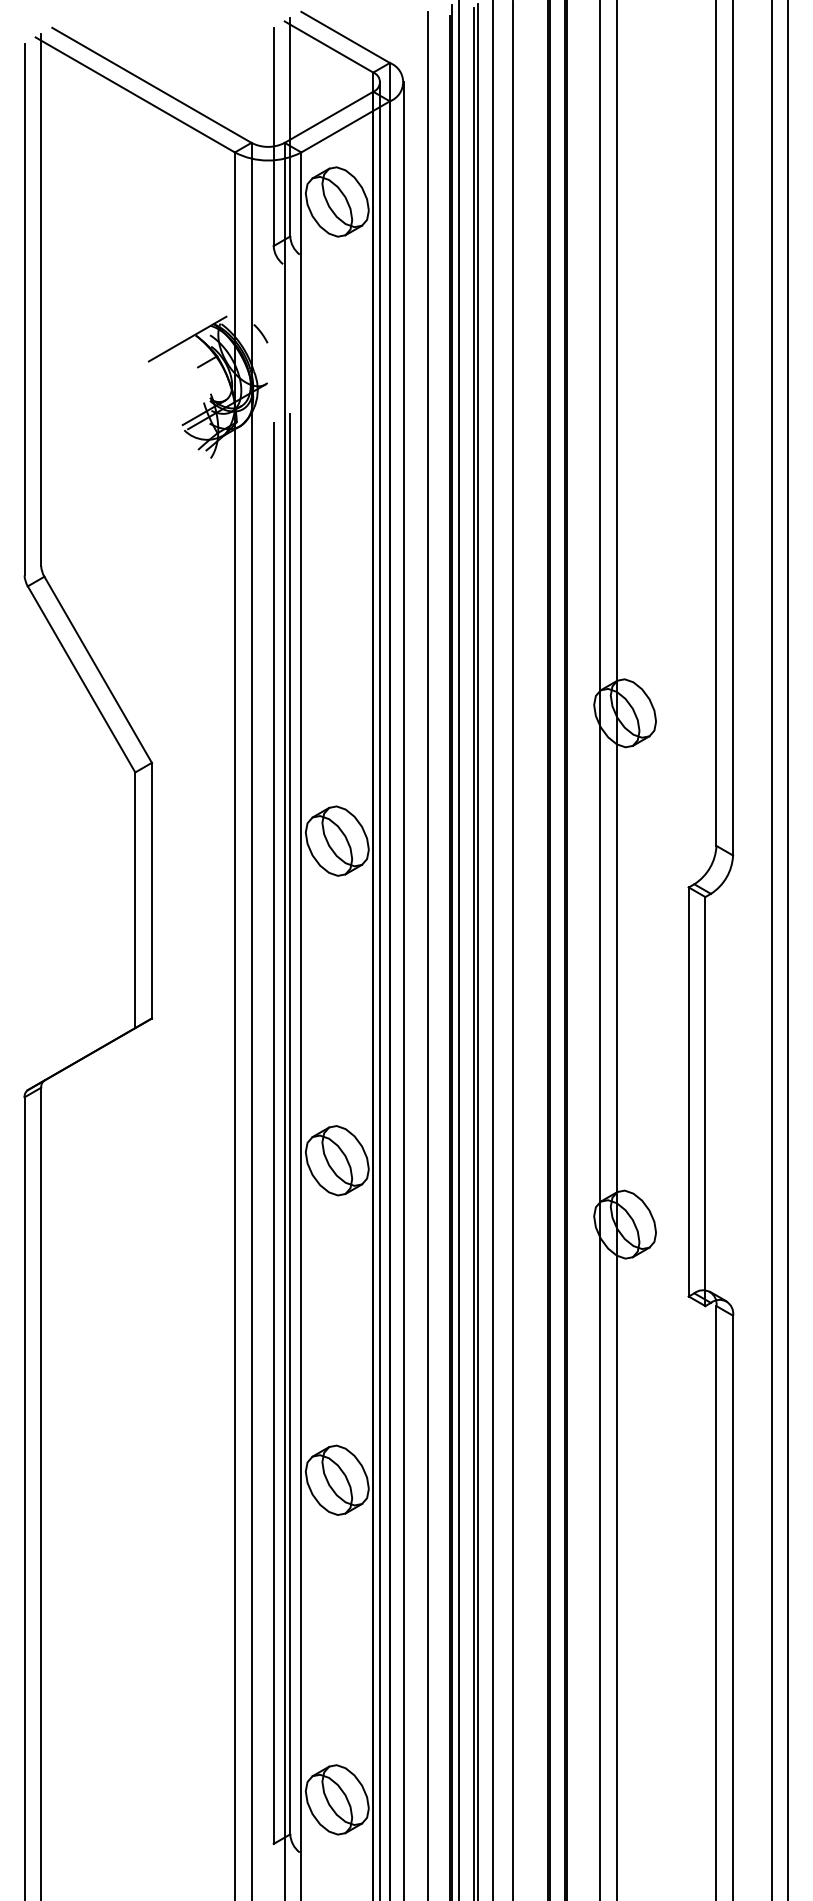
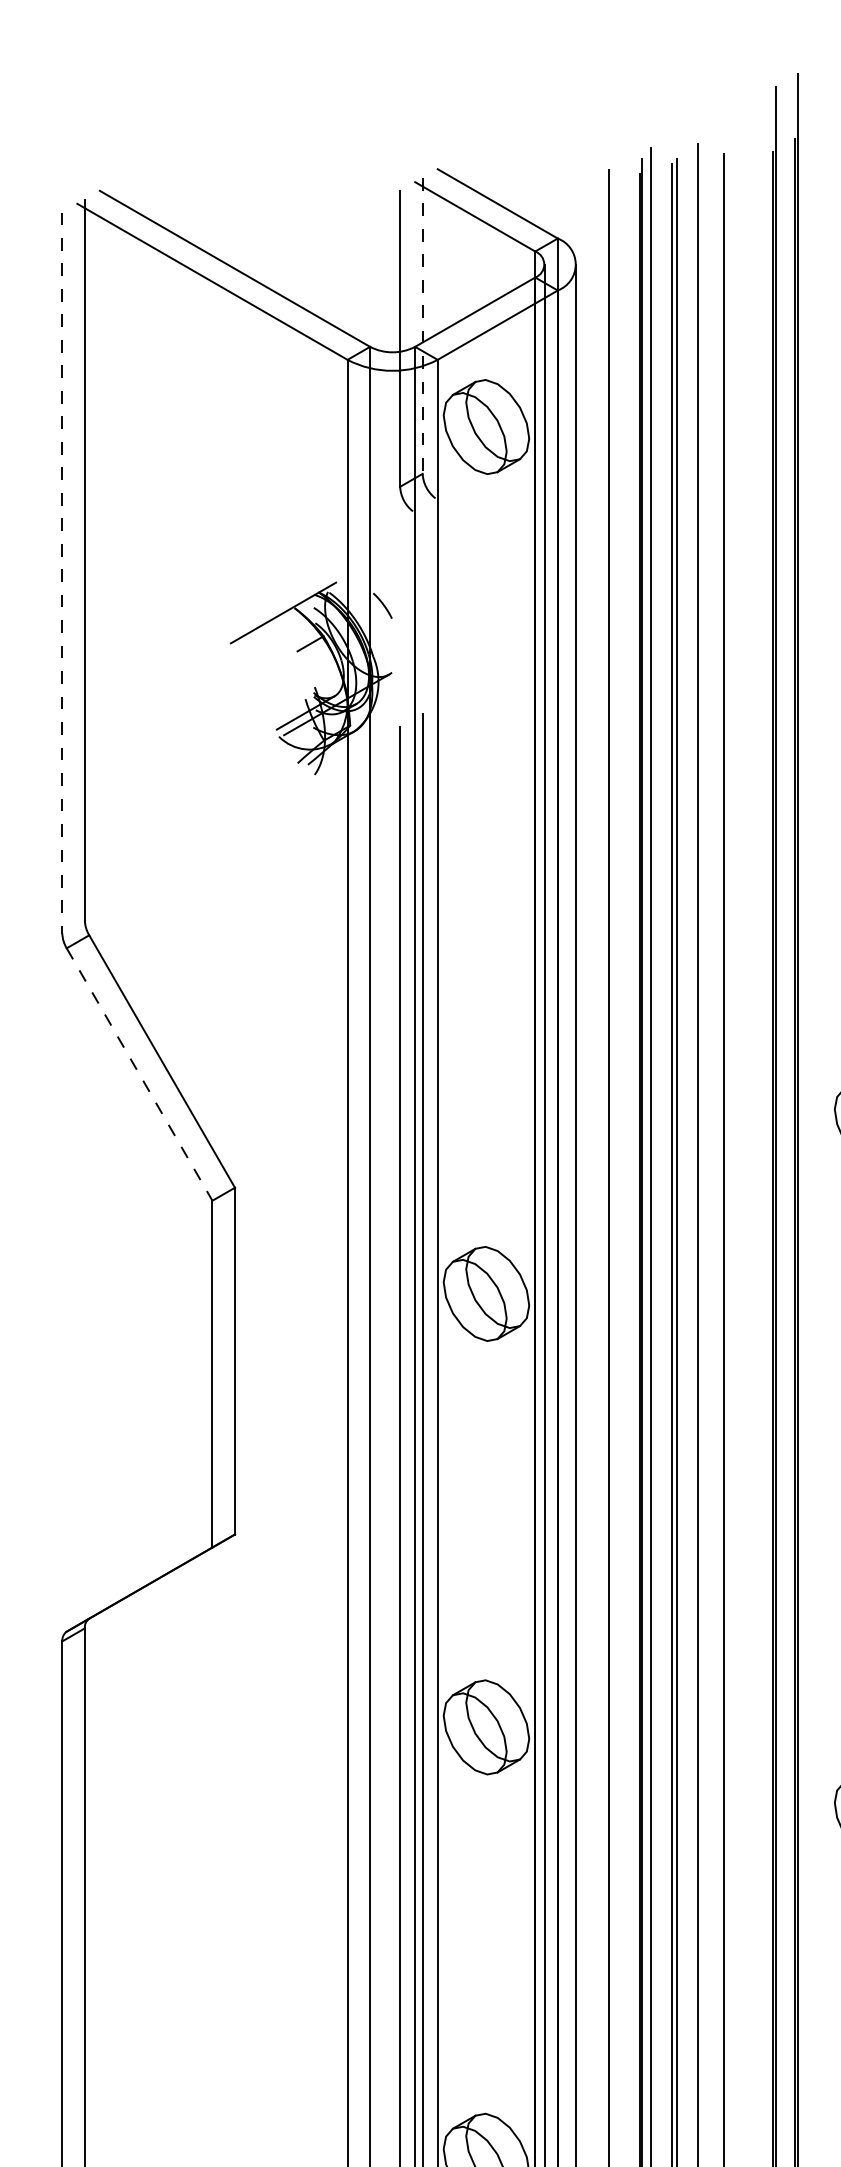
line: (290, 127) -> (422, 326), solid -> dashed
line: (24, 309) -> (62, 572), solid -> dashed
line: (81, 679) -> (139, 1074), solid -> dashed

